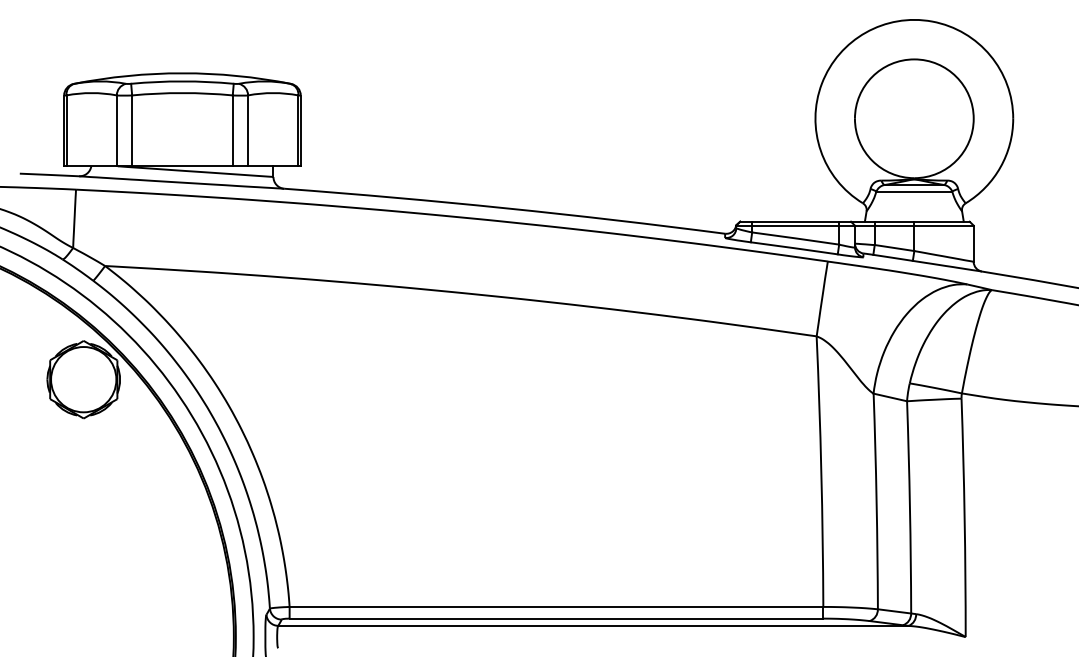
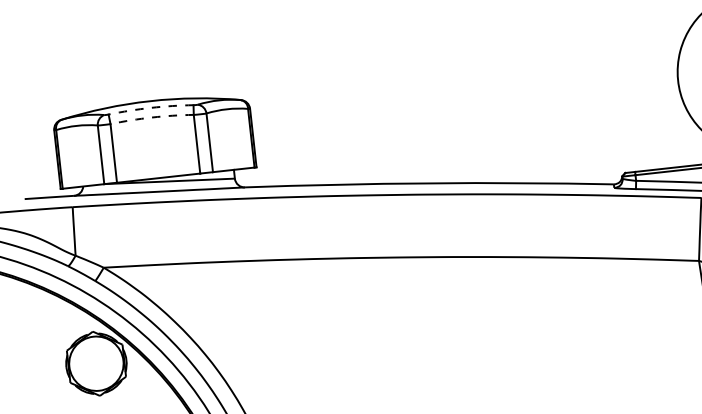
arc: (182, 81) -> (150, 107), solid -> dashed
arc: (182, 93) -> (152, 117), solid -> dashed

